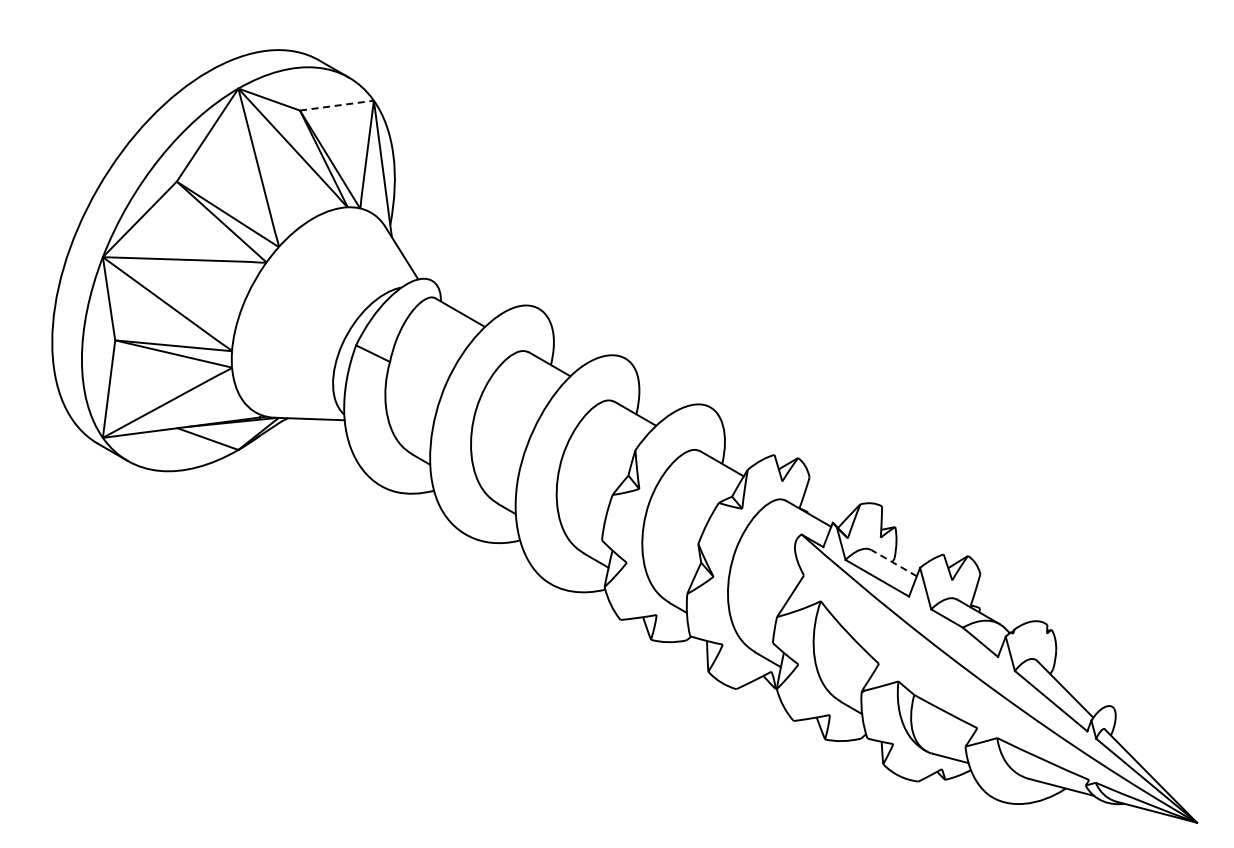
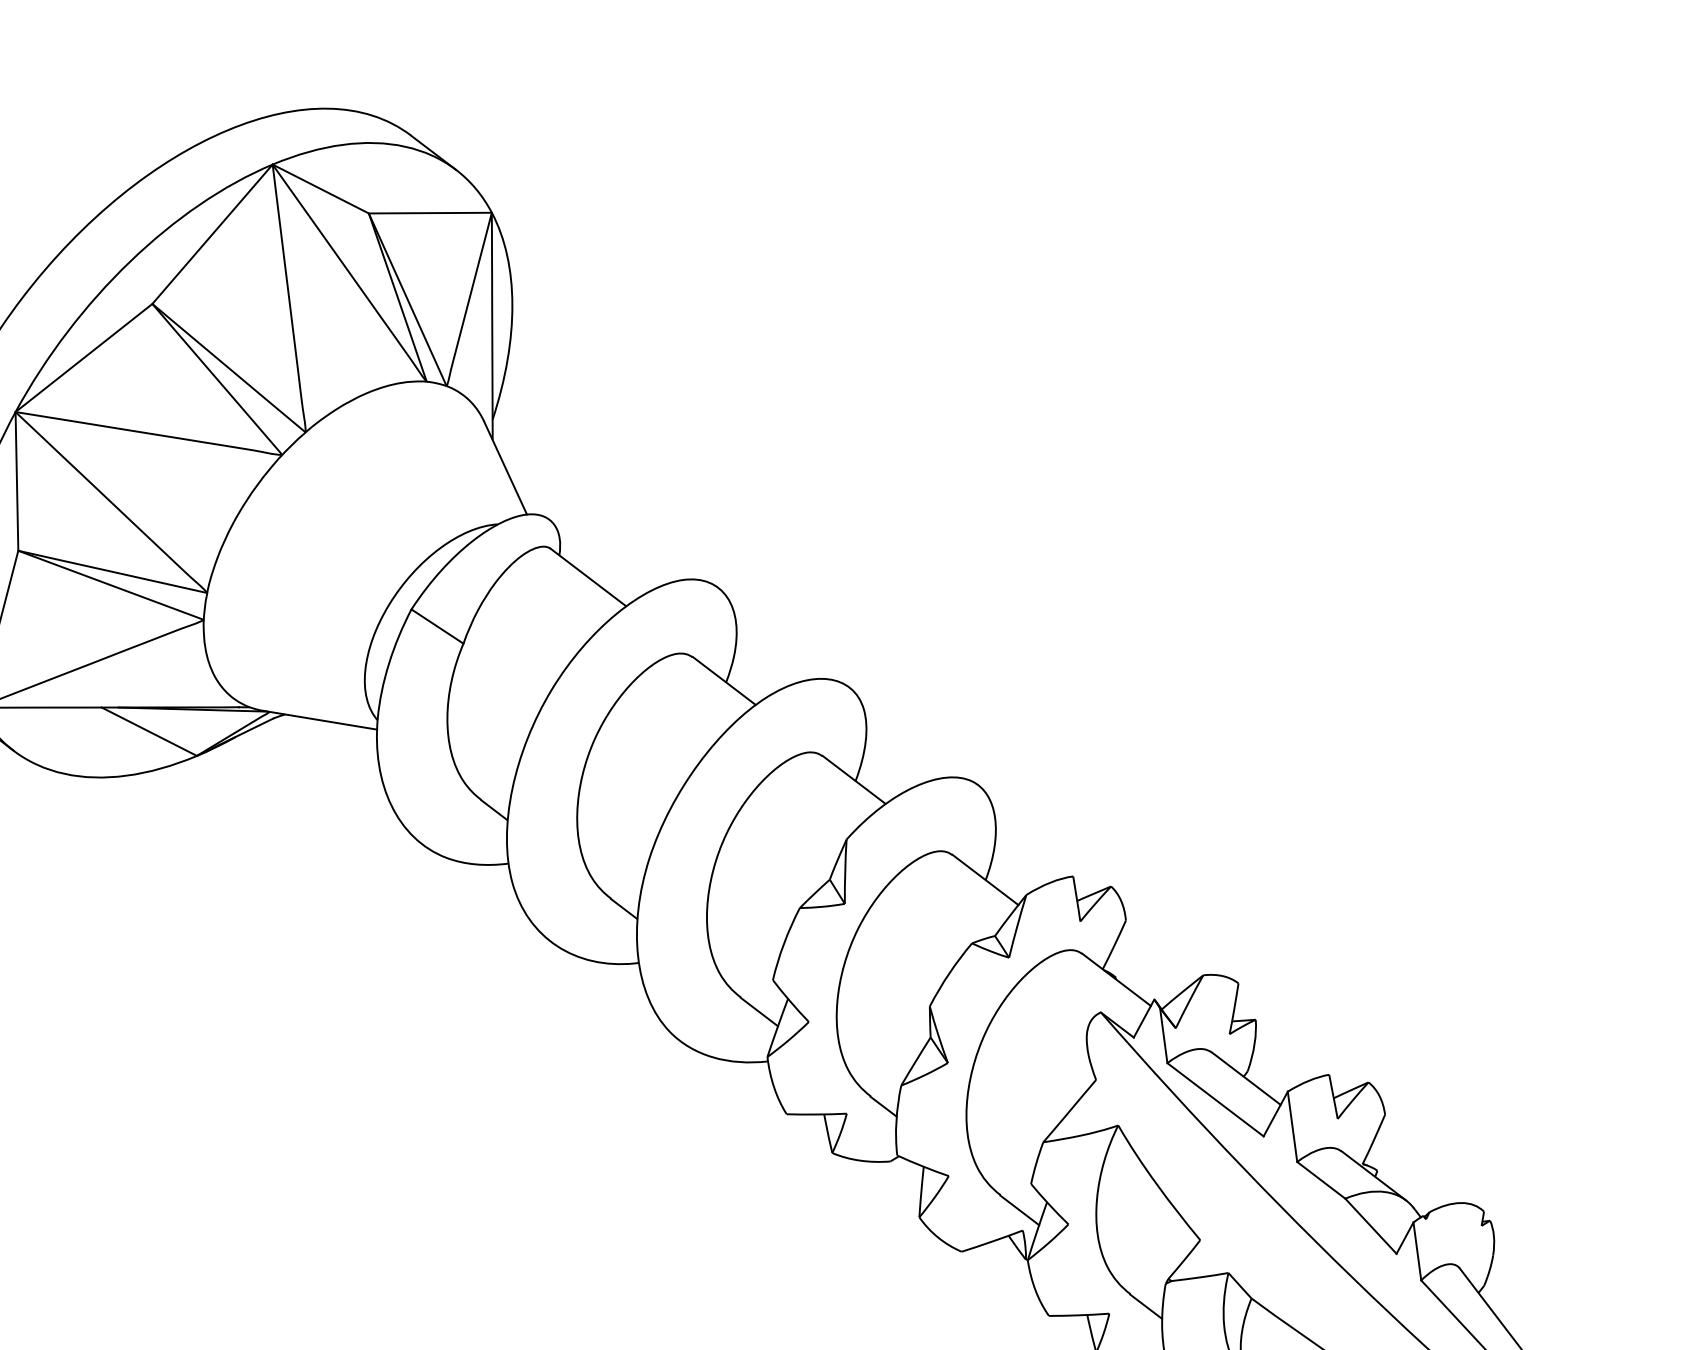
line: (337, 105) -> (431, 212), dashed -> solid
line: (893, 562) -> (1245, 1077), dashed -> solid

